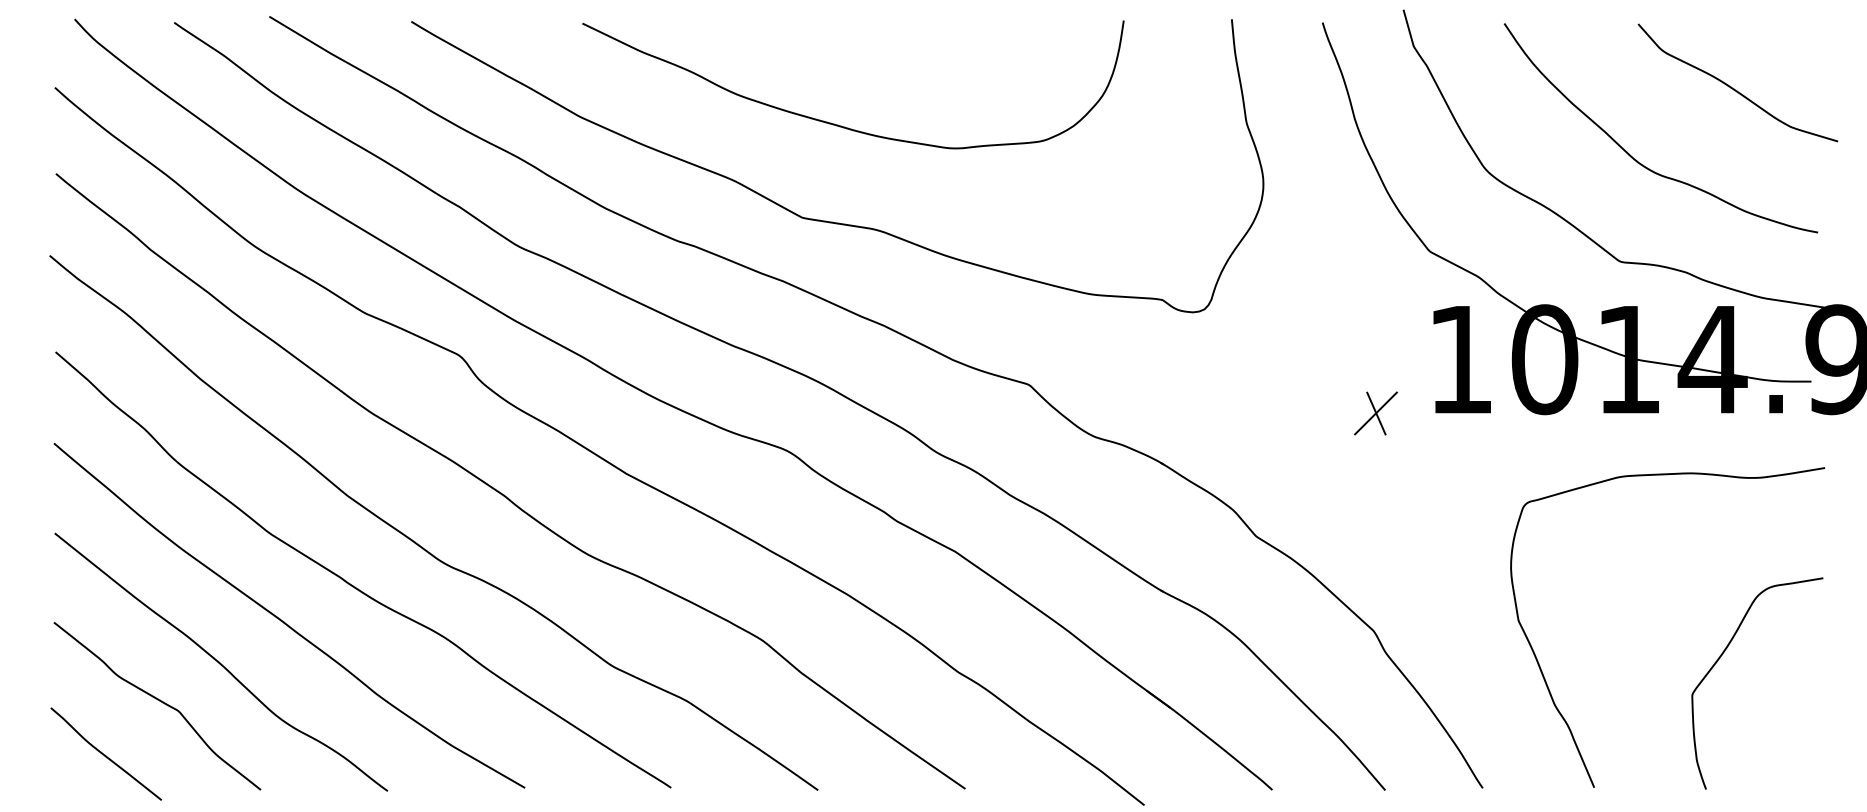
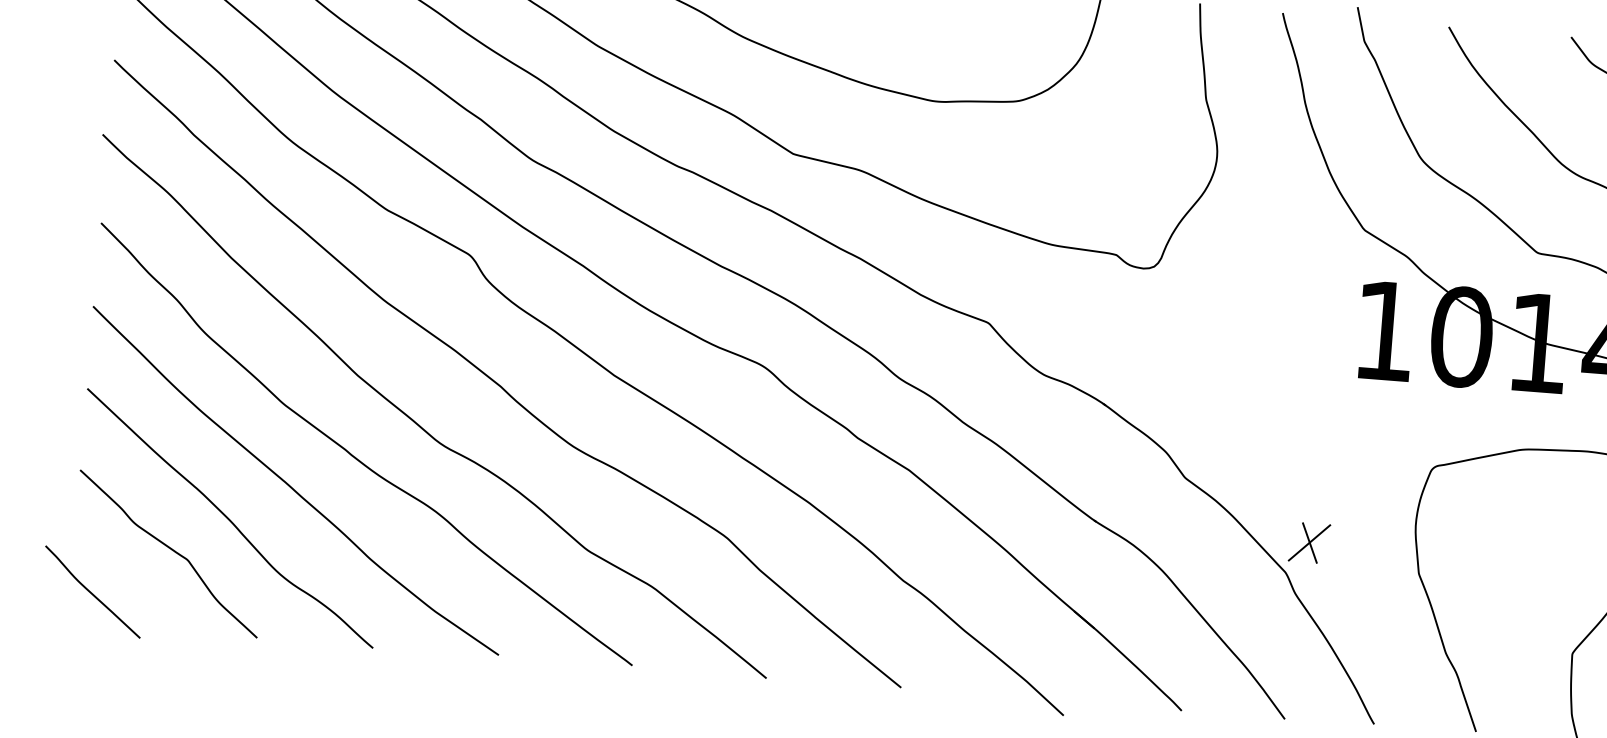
part: (1375, 413) -> (1309, 542), moved
curve: (105, 754) -> (92, 592), moved

